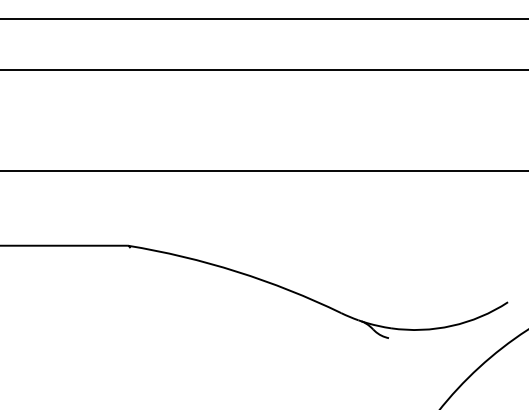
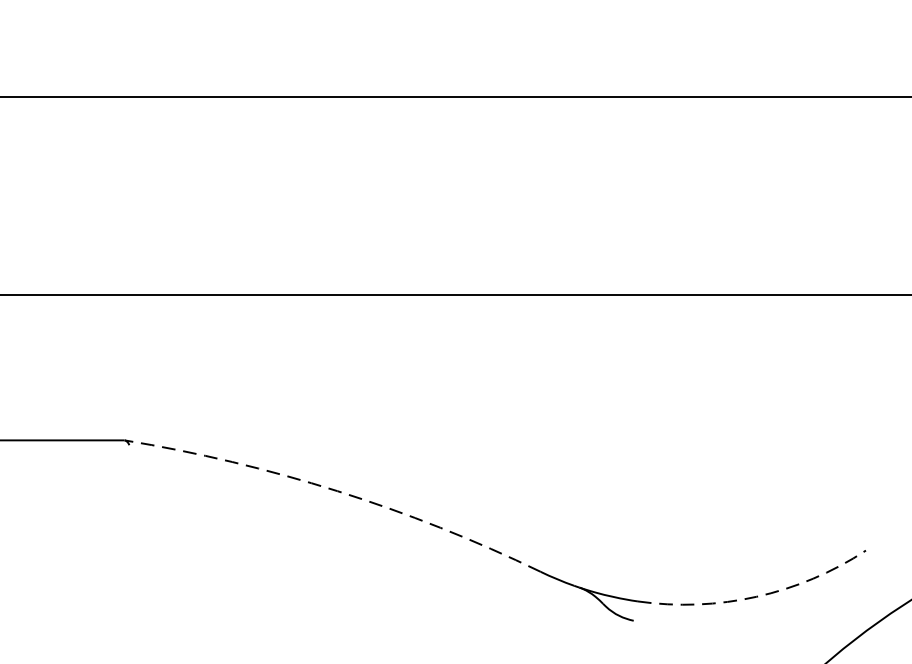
arc: (237, 271) -> (338, 490), solid -> dashed
arc: (451, 325) -> (755, 595), solid -> dashed

